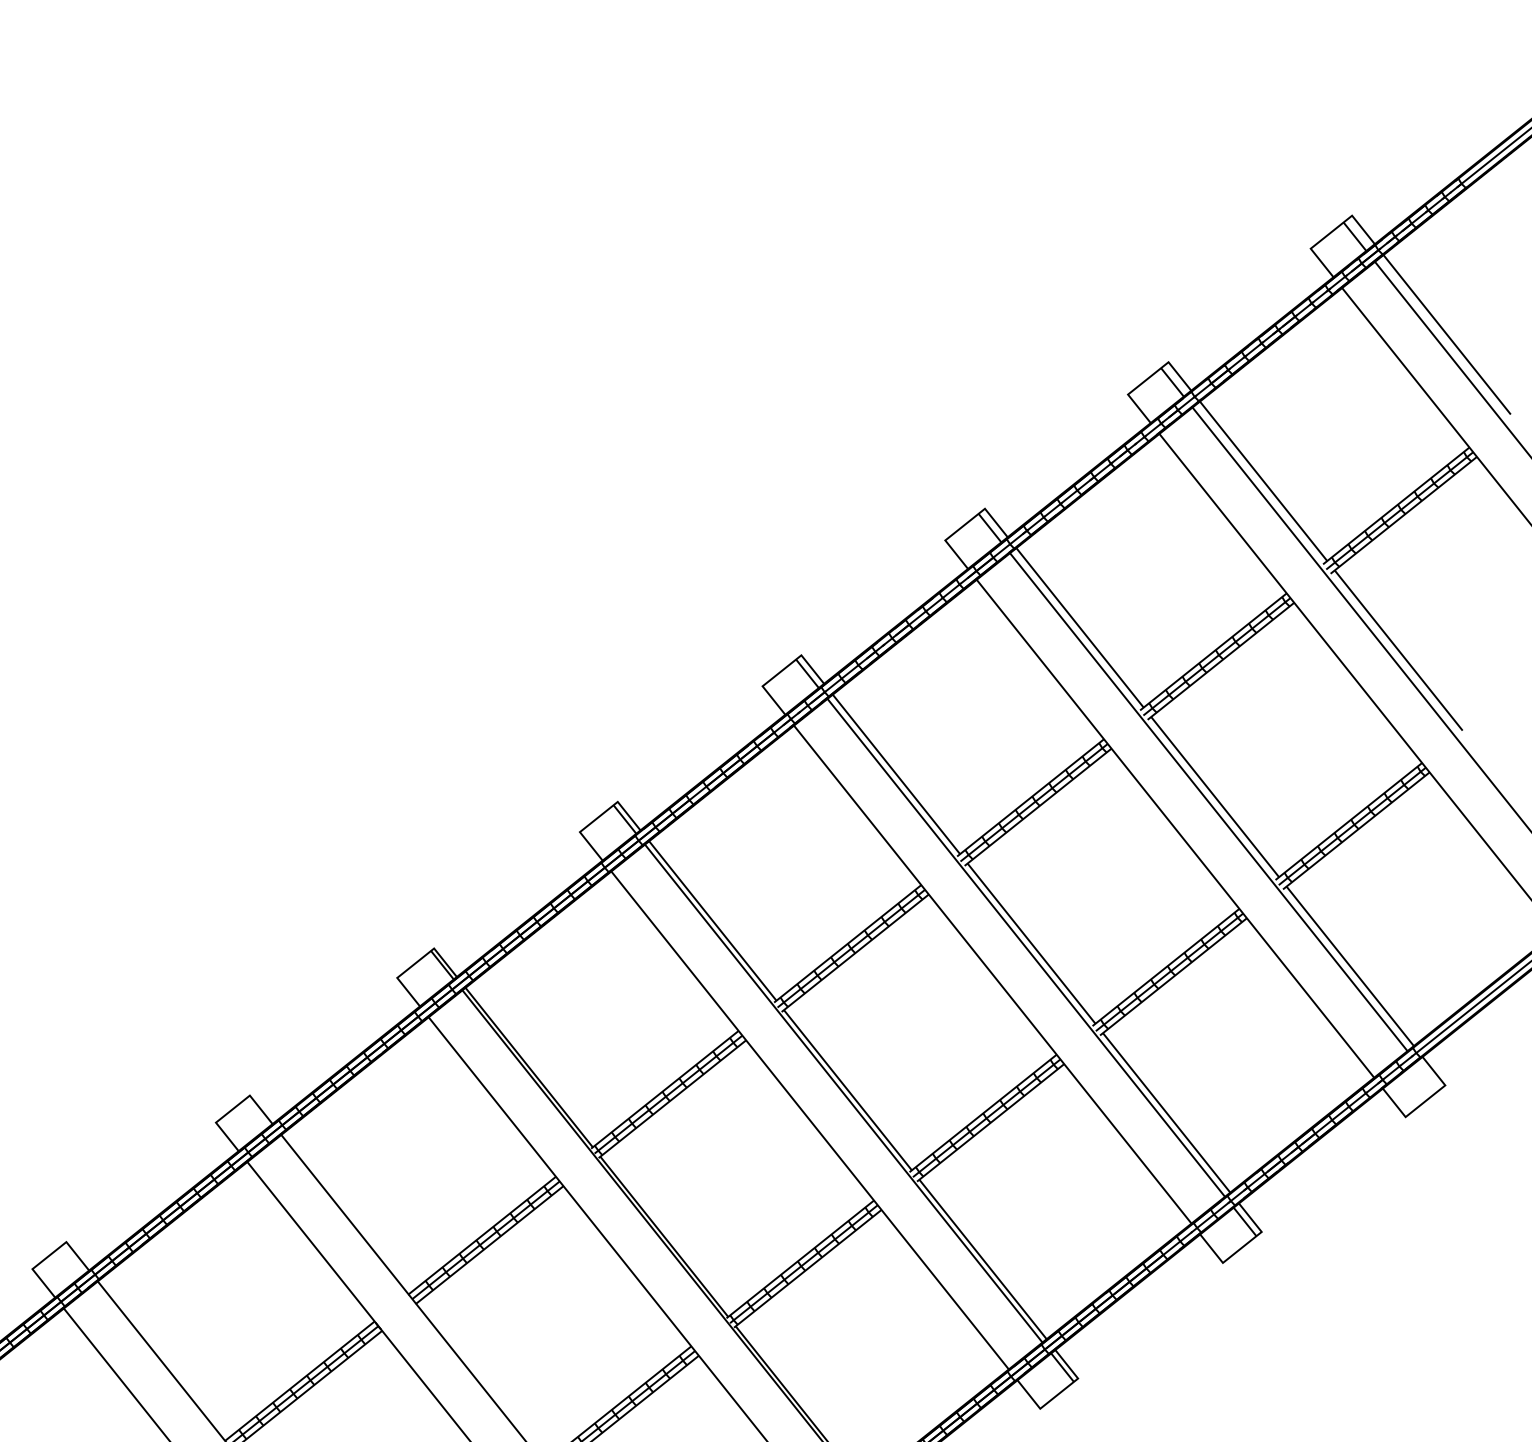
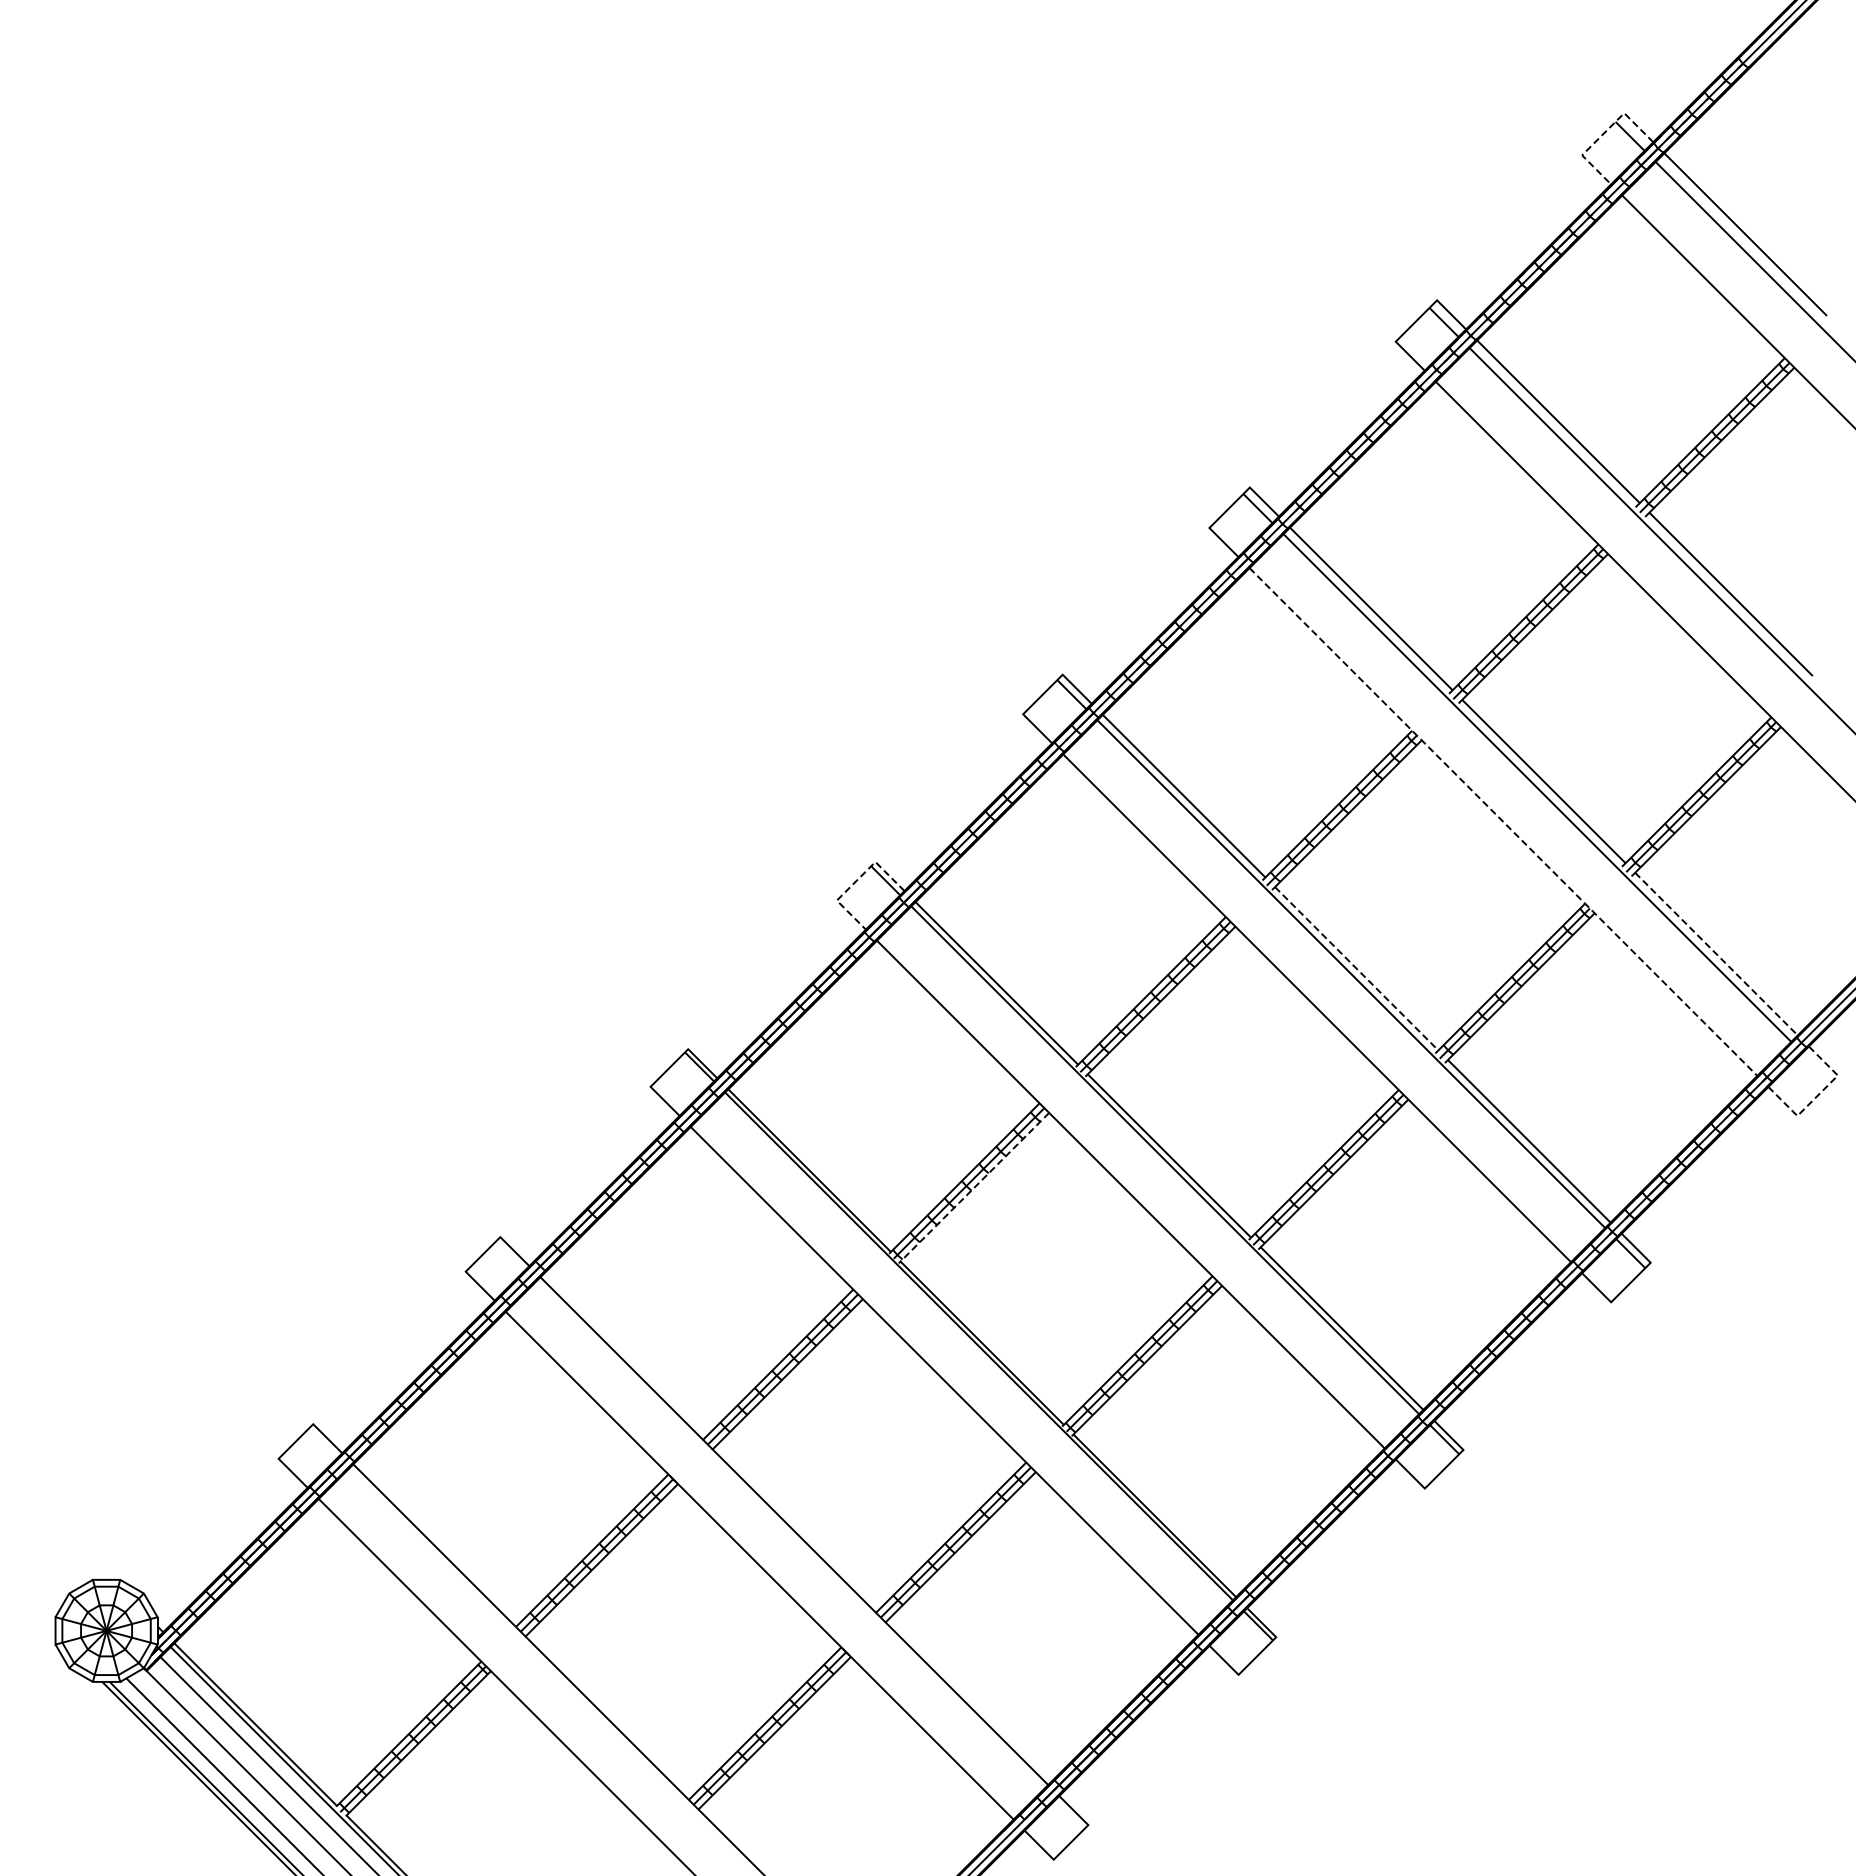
line: (1331, 232) -> (1603, 134), solid -> dashed
line: (598, 817) -> (855, 881), solid -> dashed
line: (1175, 829) -> (1503, 822), solid -> dashed
line: (1031, 943) -> (1356, 968), solid -> dashed
line: (1350, 966) -> (1716, 954), solid -> dashed
line: (671, 1099) -> (973, 1188), solid -> dashed
line: (1425, 1100) -> (1817, 1095), solid -> dashed

